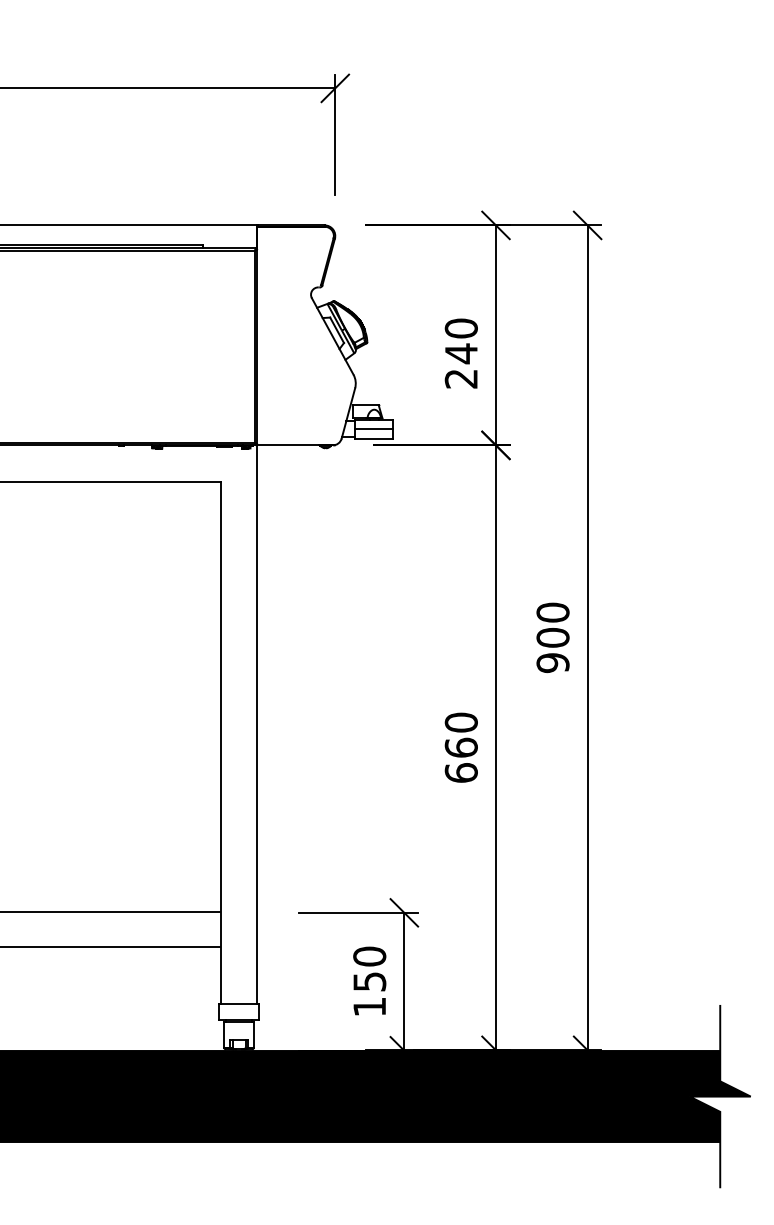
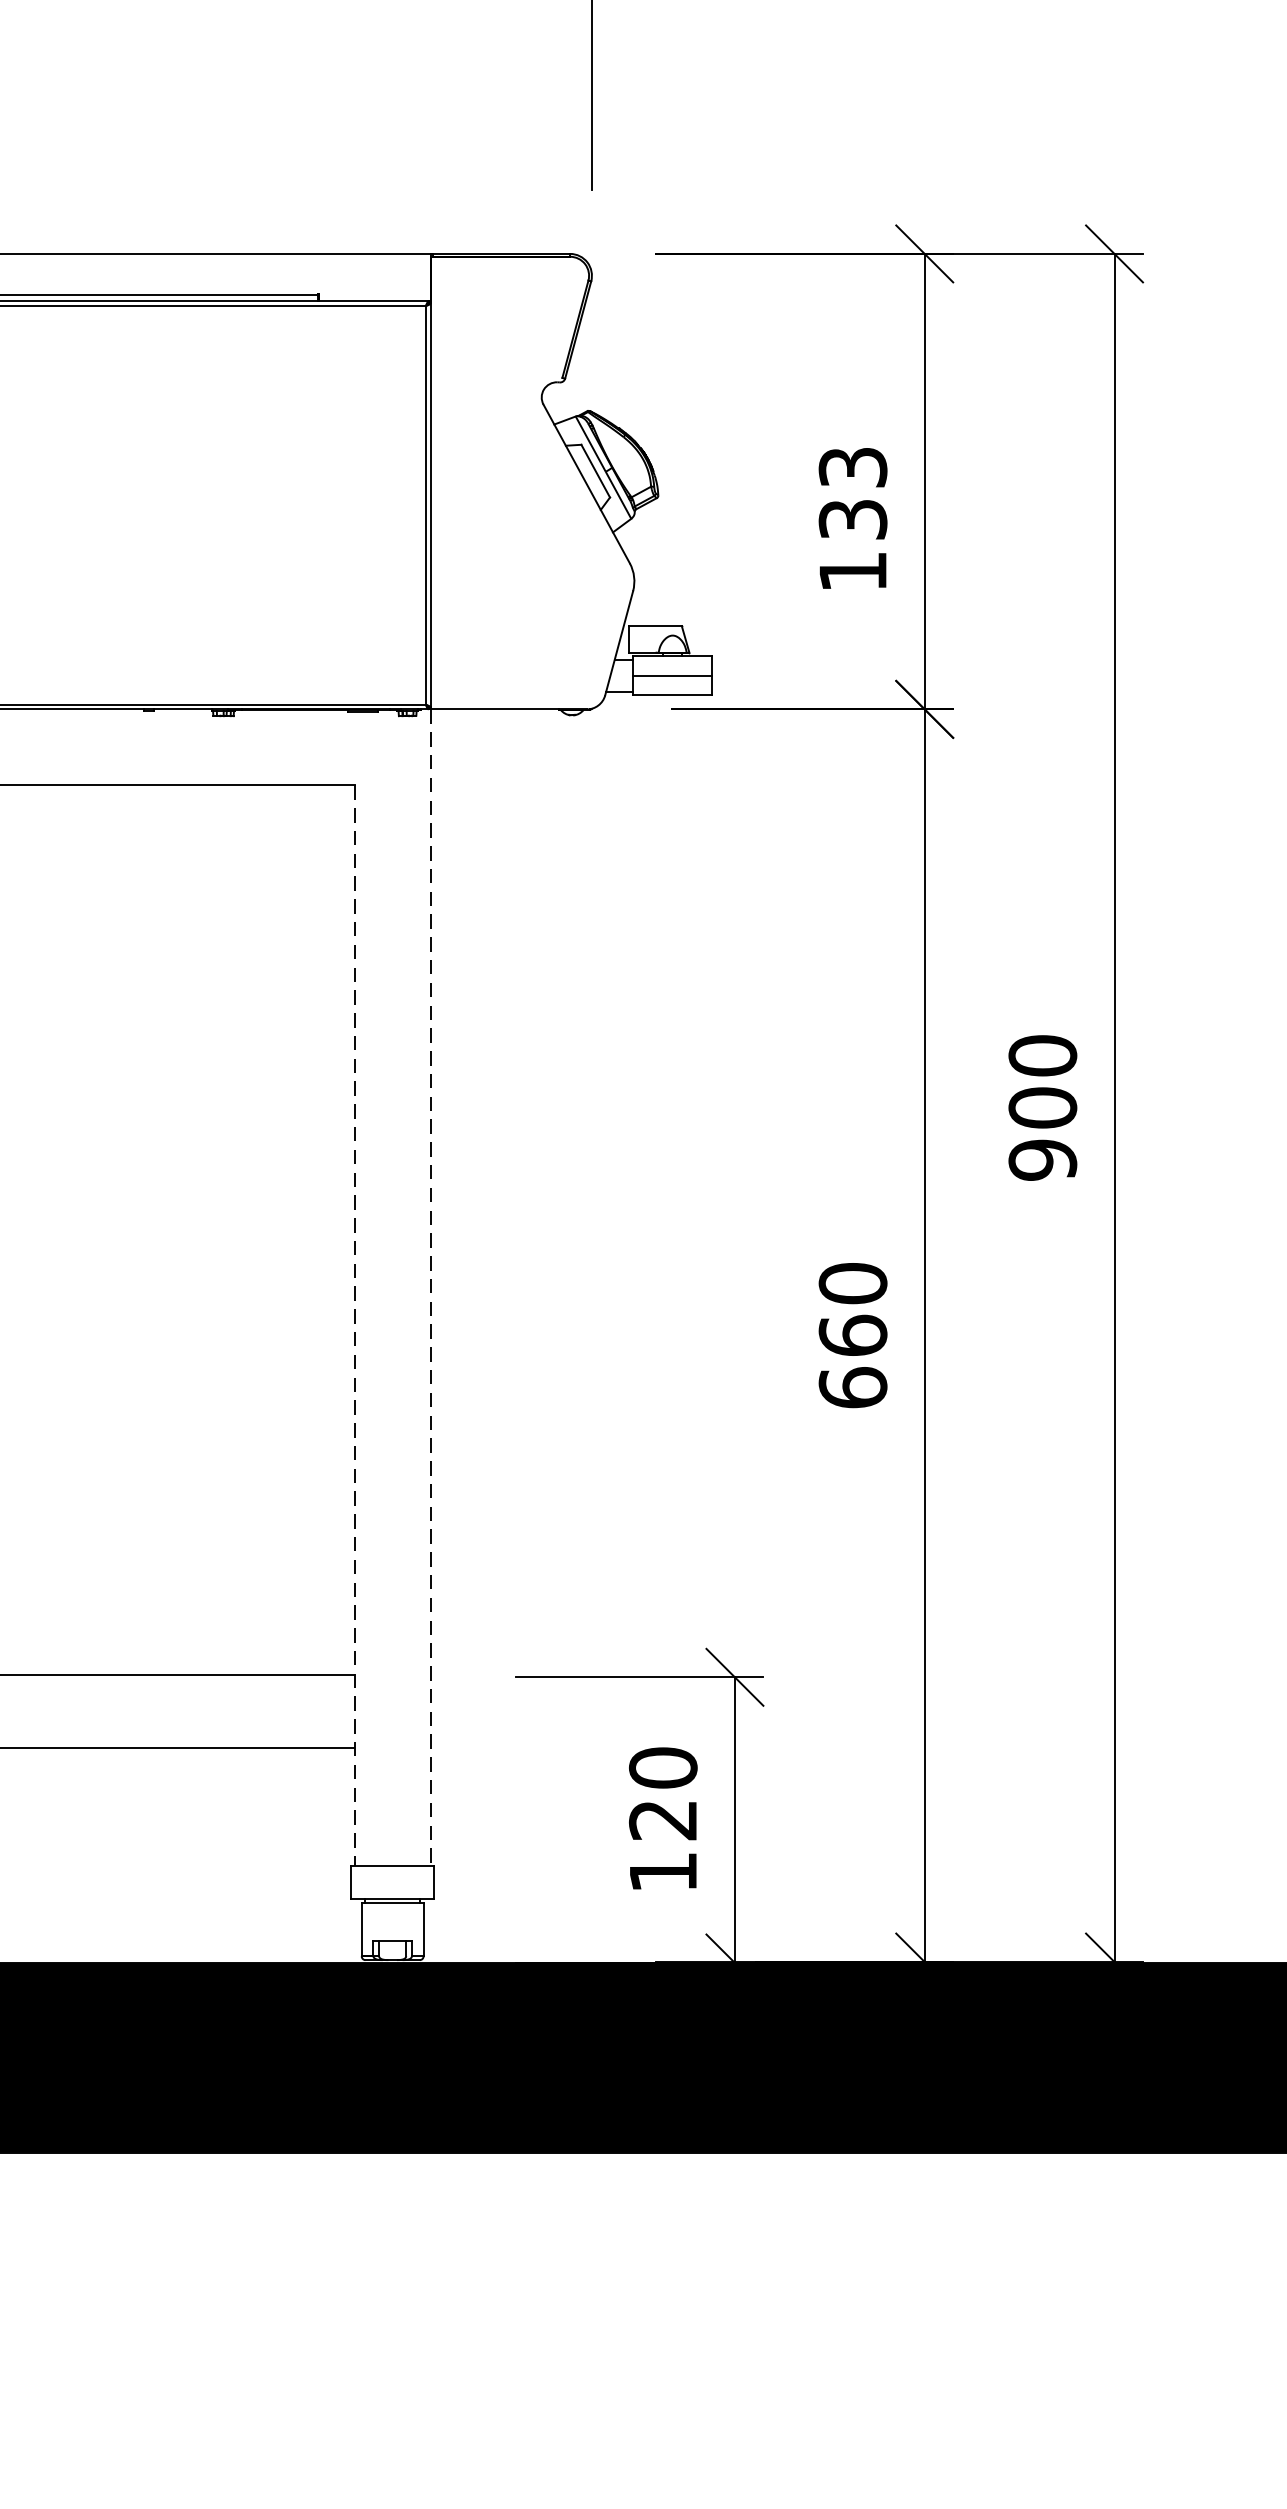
text: (460, 353) -> (851, 519), 240 -> 133
line: (257, 725) -> (430, 1289), solid -> dashed
line: (220, 743) -> (354, 1326), solid -> dashed
text: (369, 981) -> (662, 1819), 150 -> 120

